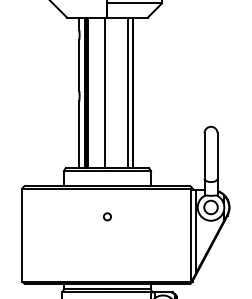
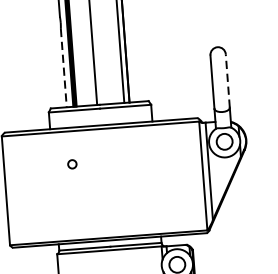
line: (79, 135) -> (64, 69), solid -> dashed
line: (217, 156) -> (227, 81), solid -> dashed
circle: (107, 216) -> (72, 163), moved

